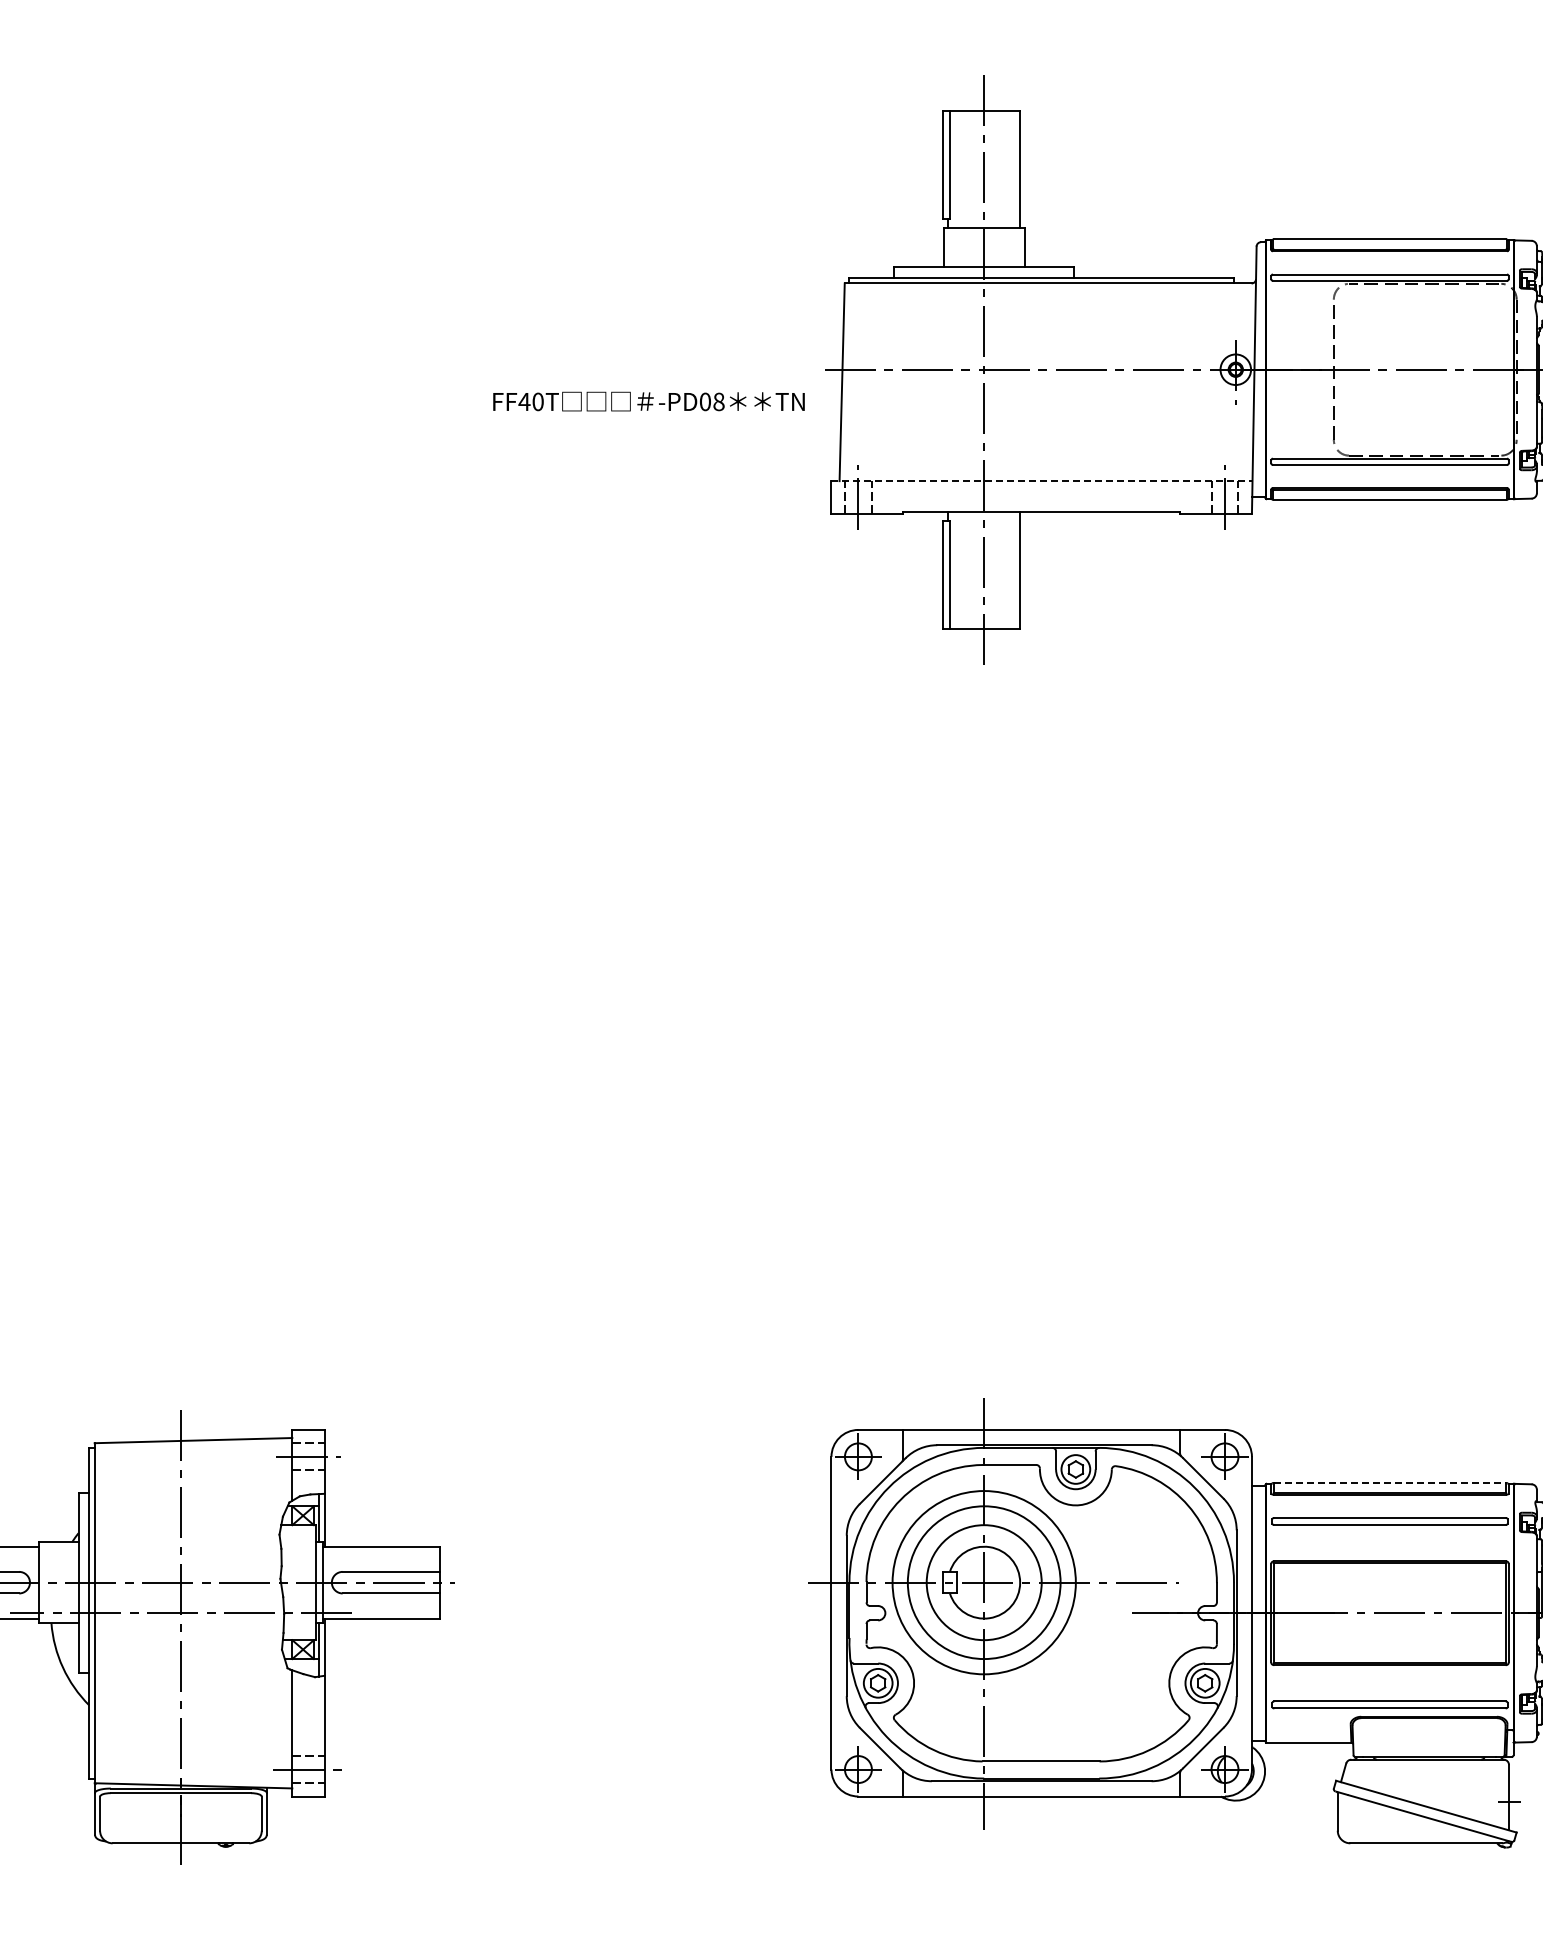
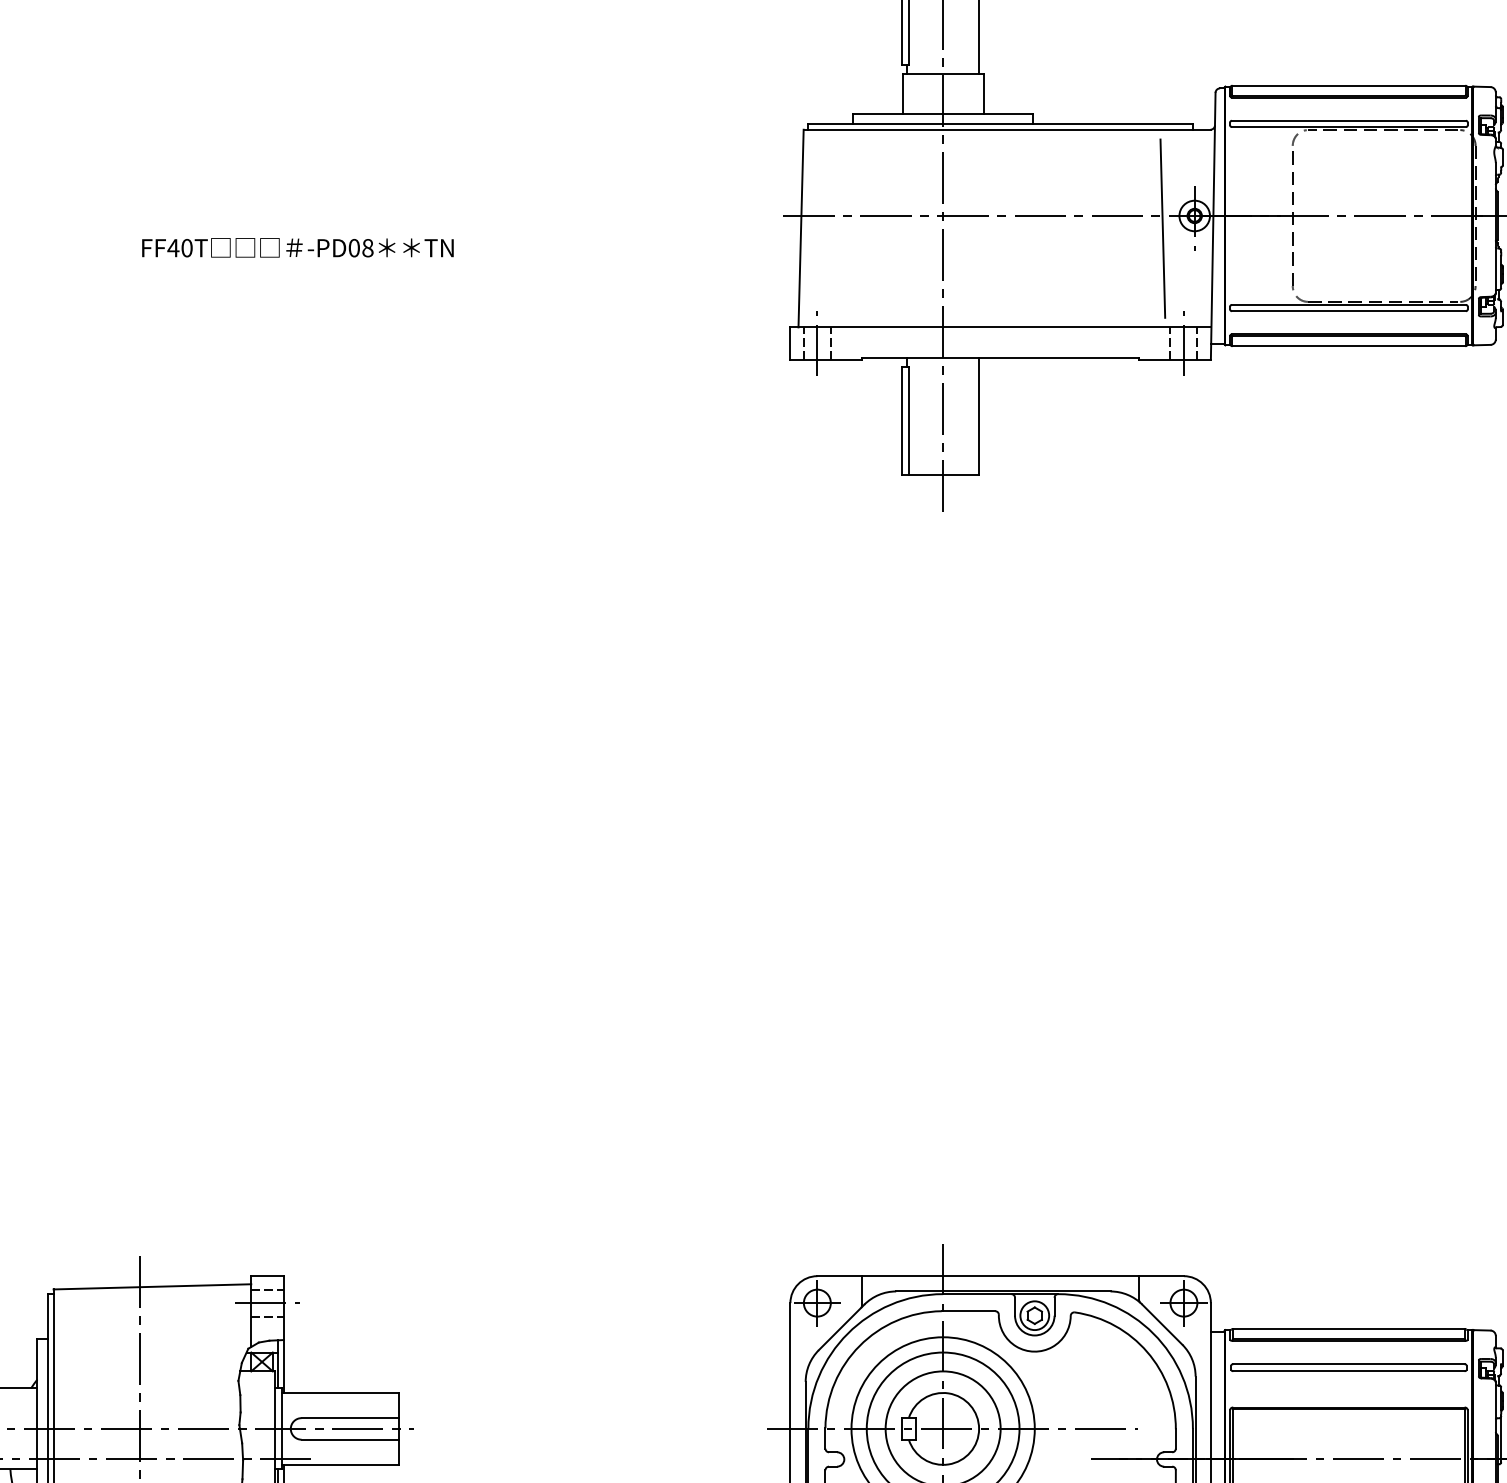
line: (1203, 382) -> (1162, 228), added
text: (648, 401) -> (297, 247), moved
line: (1042, 481) -> (1001, 327), dashed -> solid
line: (1390, 1482) -> (1349, 1328), dashed -> solid

